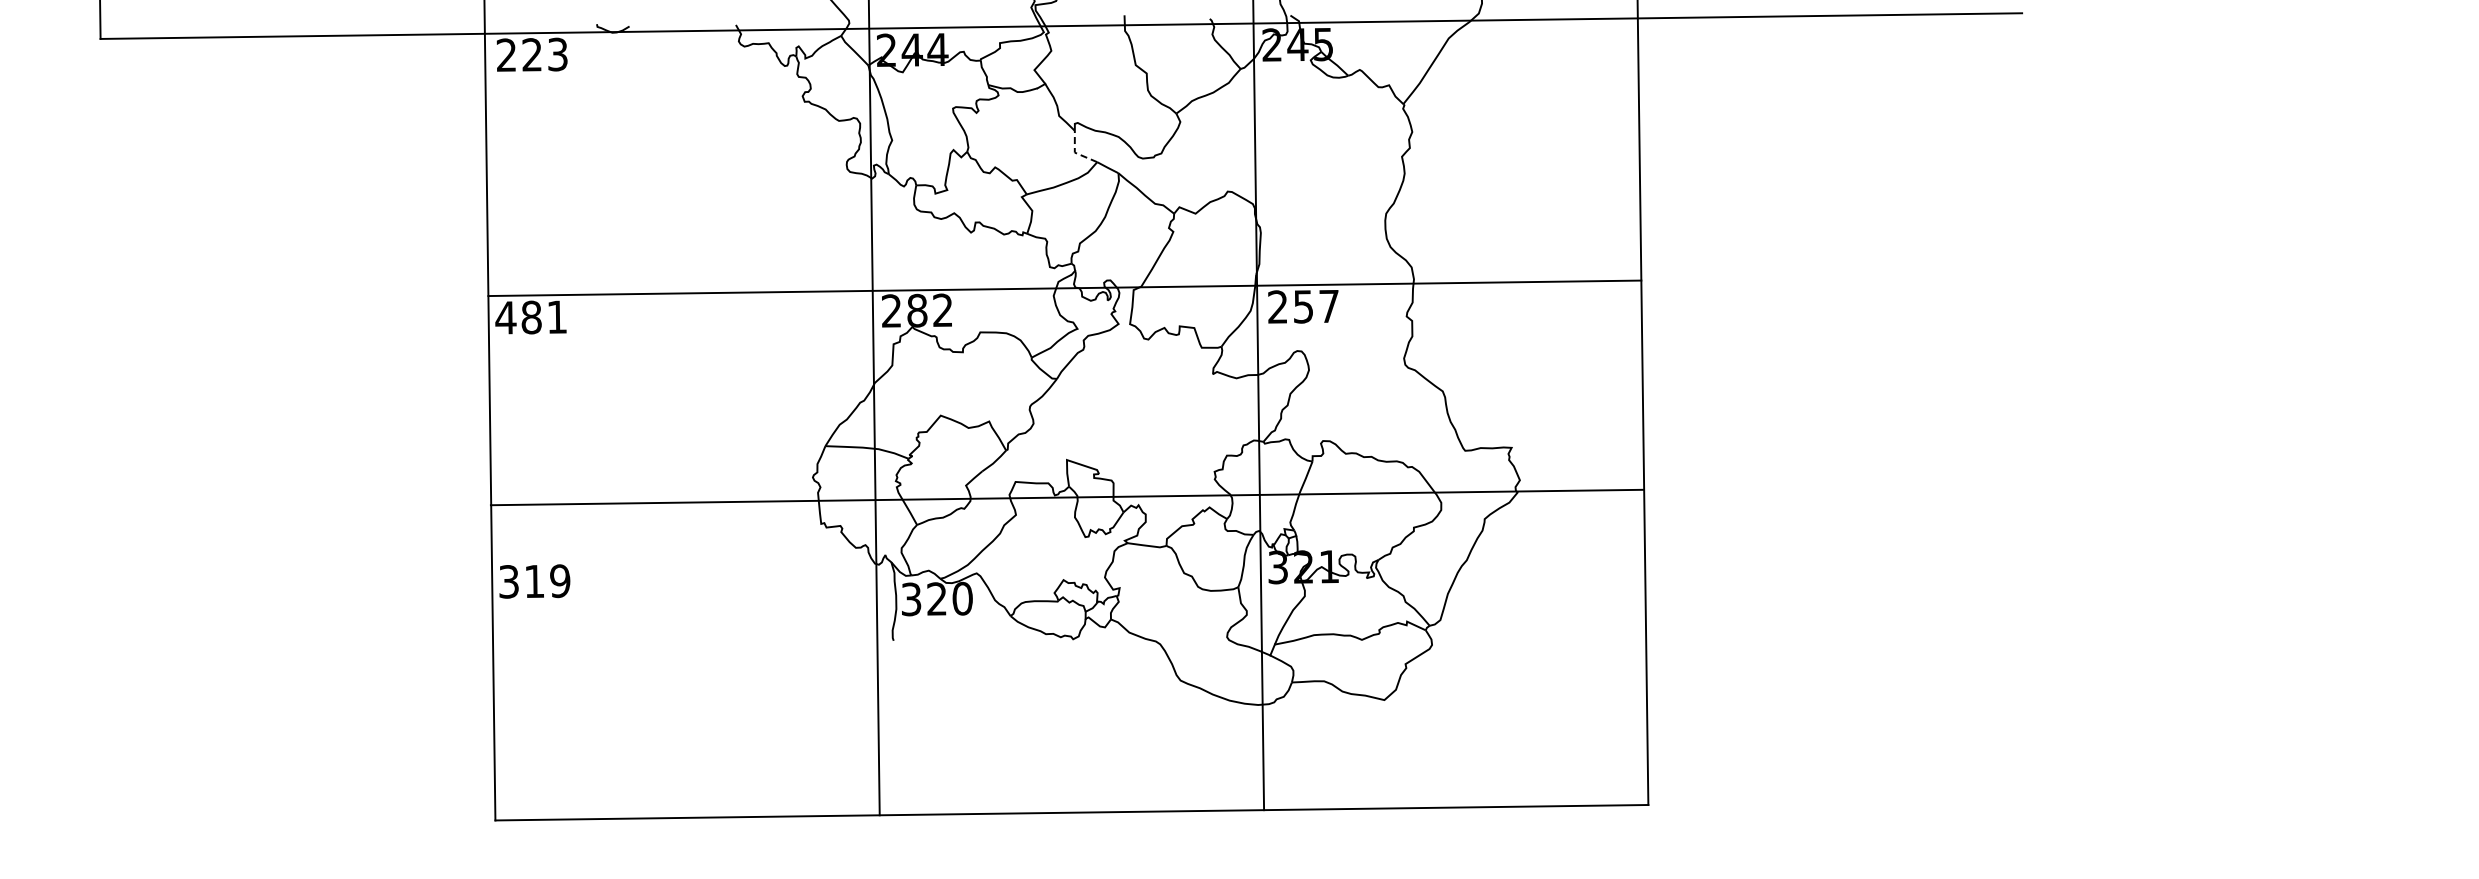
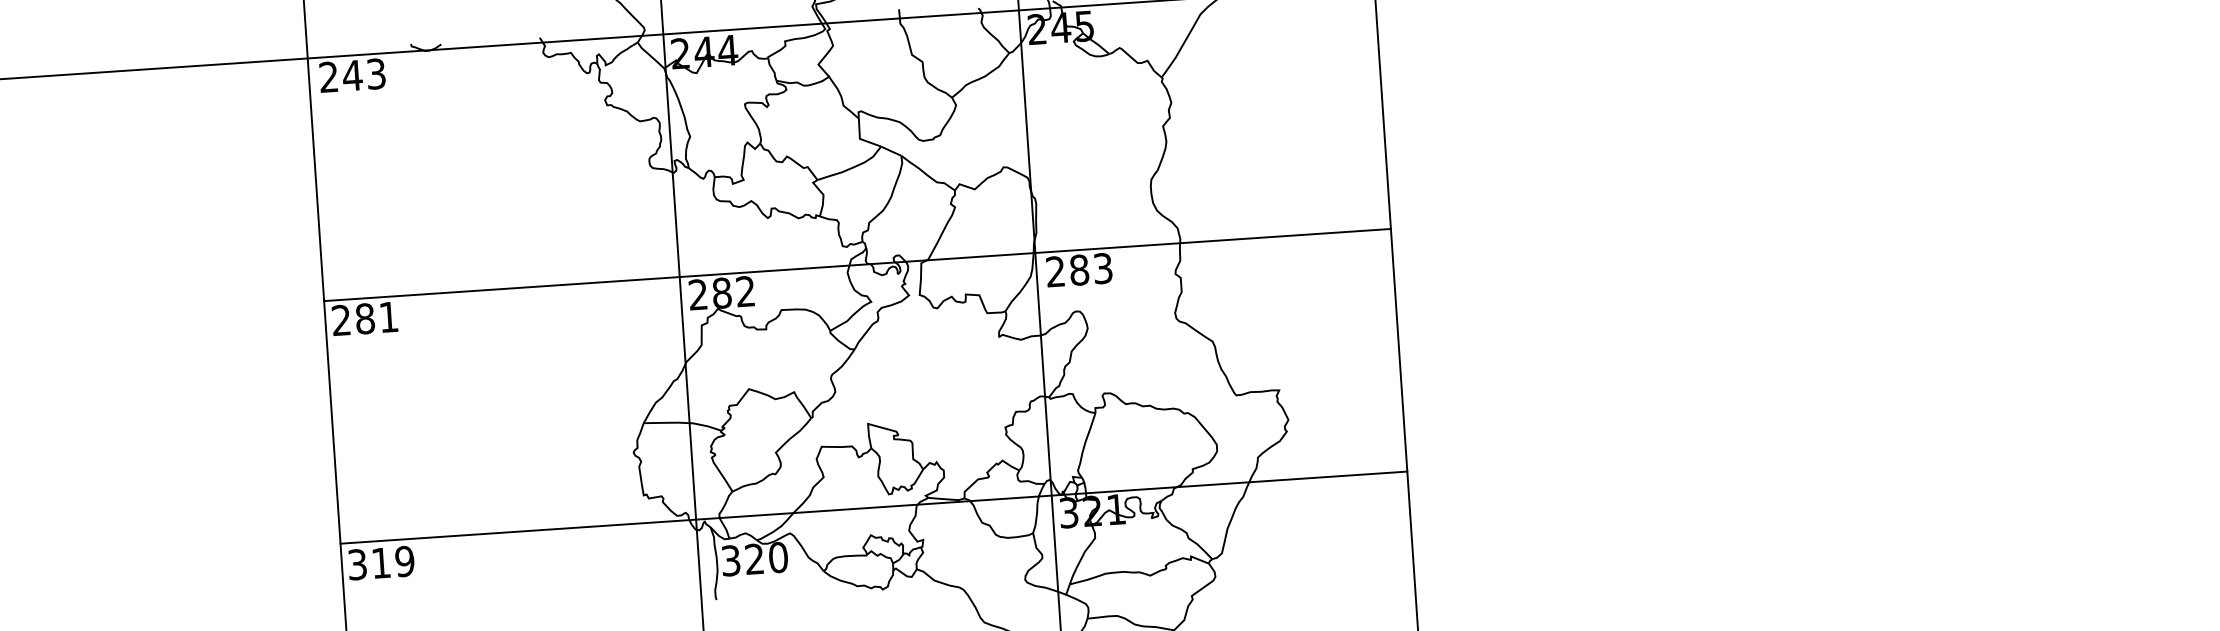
text: (531, 54) -> (351, 75), 223 -> 243
line: (1075, 153) -> (860, 139), dashed -> solid
text: (1315, 306) -> (1090, 269), 257 -> 283
text: (505, 317) -> (341, 320), 481 -> 281
line: (1066, 497) -> (873, 507), moved

